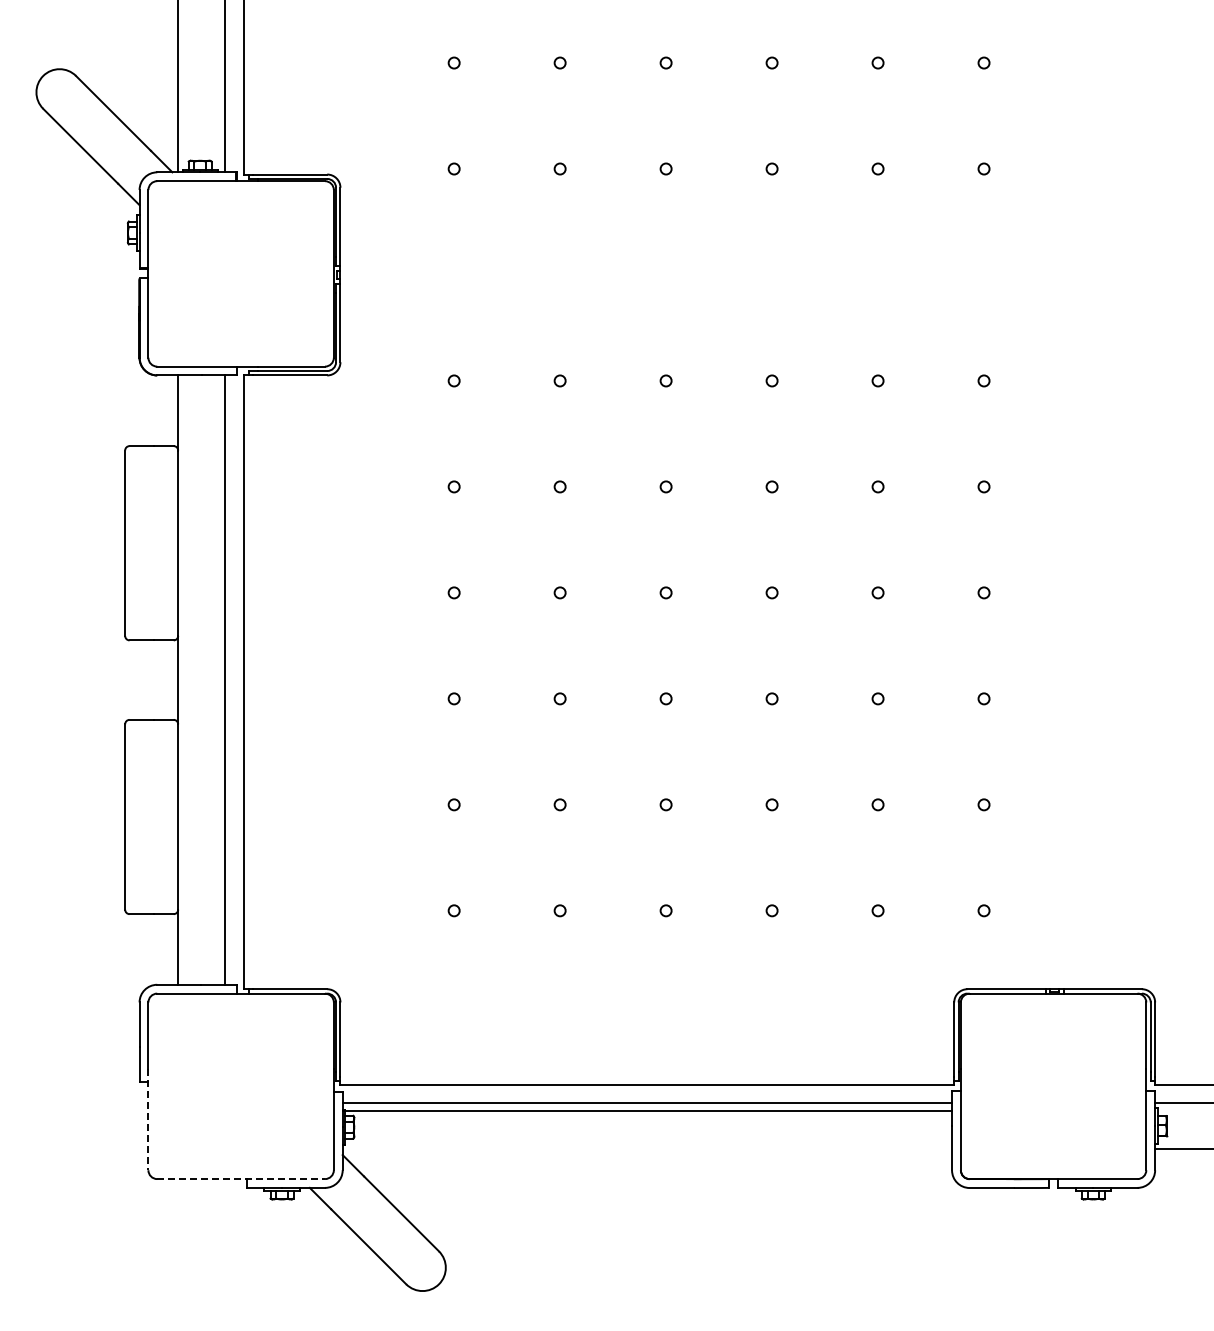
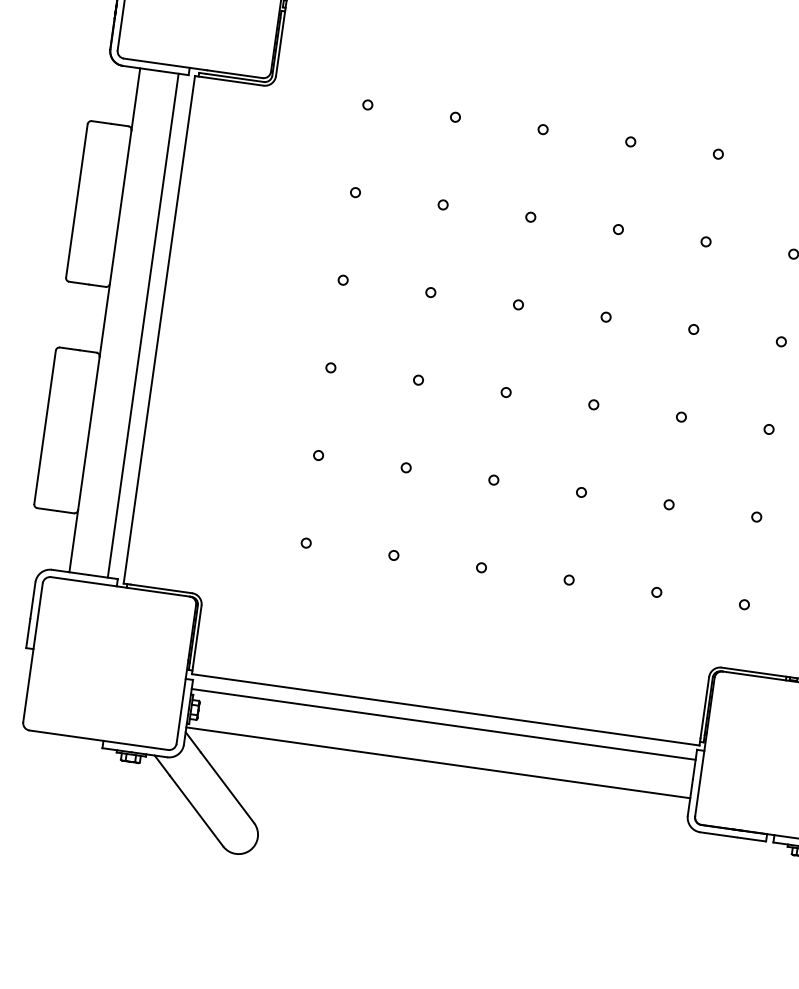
line: (647, 1111) -> (438, 763), moved
line: (148, 1120) -> (29, 681), dashed -> solid
line: (241, 1179) -> (99, 740), dashed -> solid

